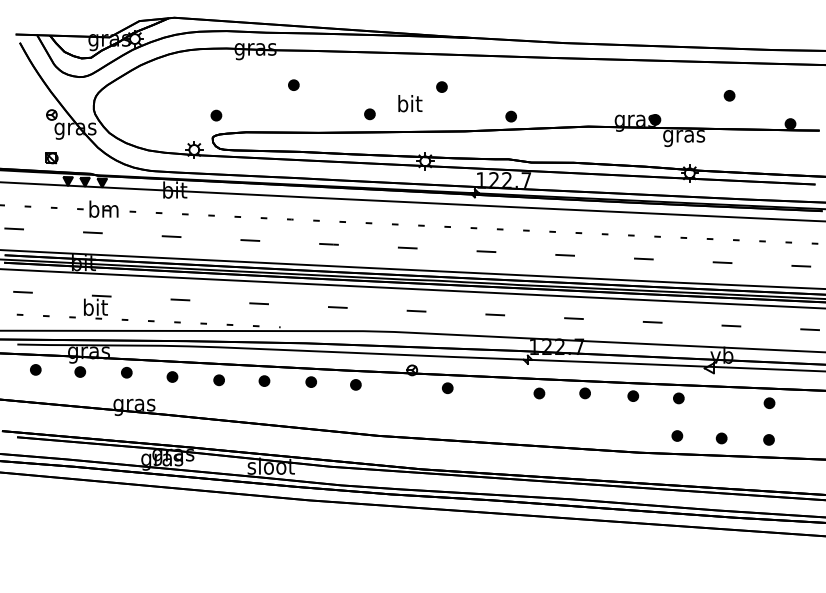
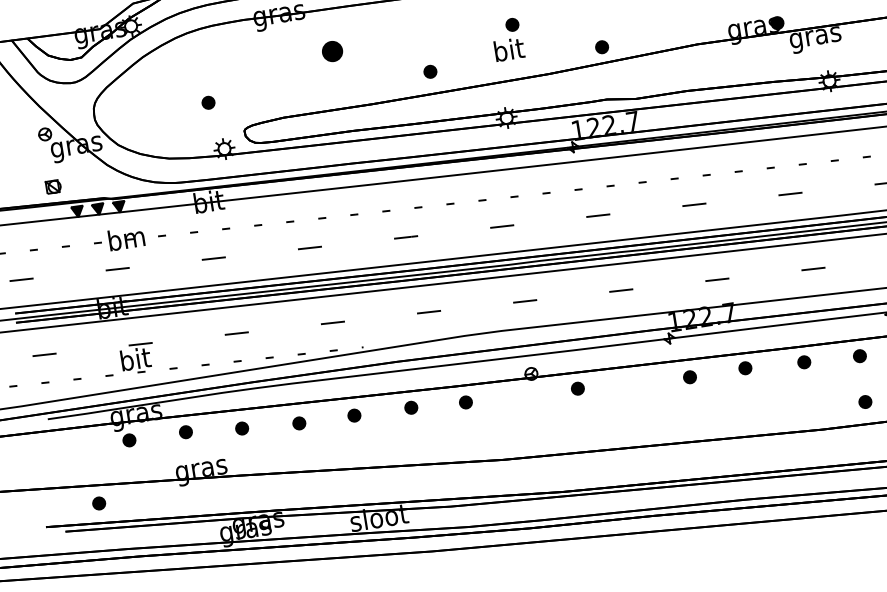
part: (293, 84) -> (332, 50), size x1.6
text: (410, 103) -> (509, 49), moved
part: (216, 115) -> (208, 102), moved
part: (35, 369) -> (98, 503), moved

